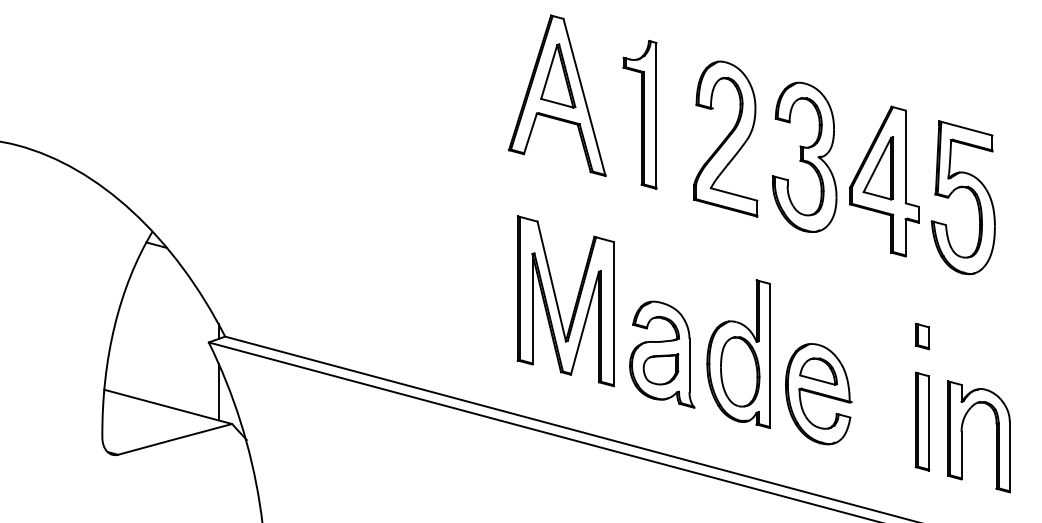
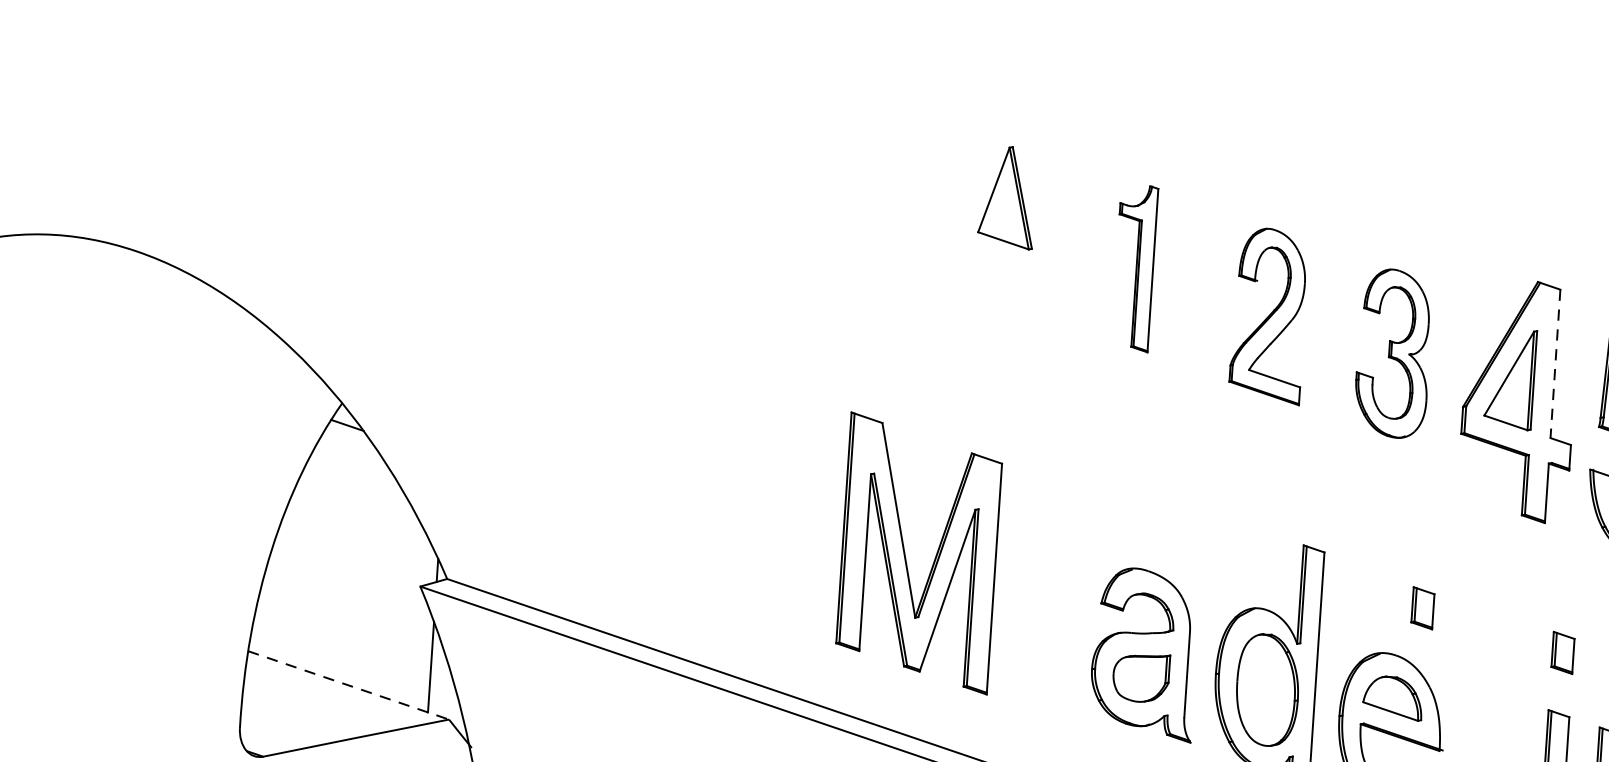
part: (557, 95) -> (1004, 228), removed
part: (639, 114) -> (1133, 267), size x0.7
part: (725, 138) -> (1268, 315), size x0.7
part: (804, 156) -> (1393, 352), size x0.7
line: (905, 157) -> (1554, 364), solid -> dashed
part: (558, 304) -> (907, 557), moved
part: (833, 314) -> (1422, 608), added
line: (168, 407) -> (348, 686), solid -> dashed

